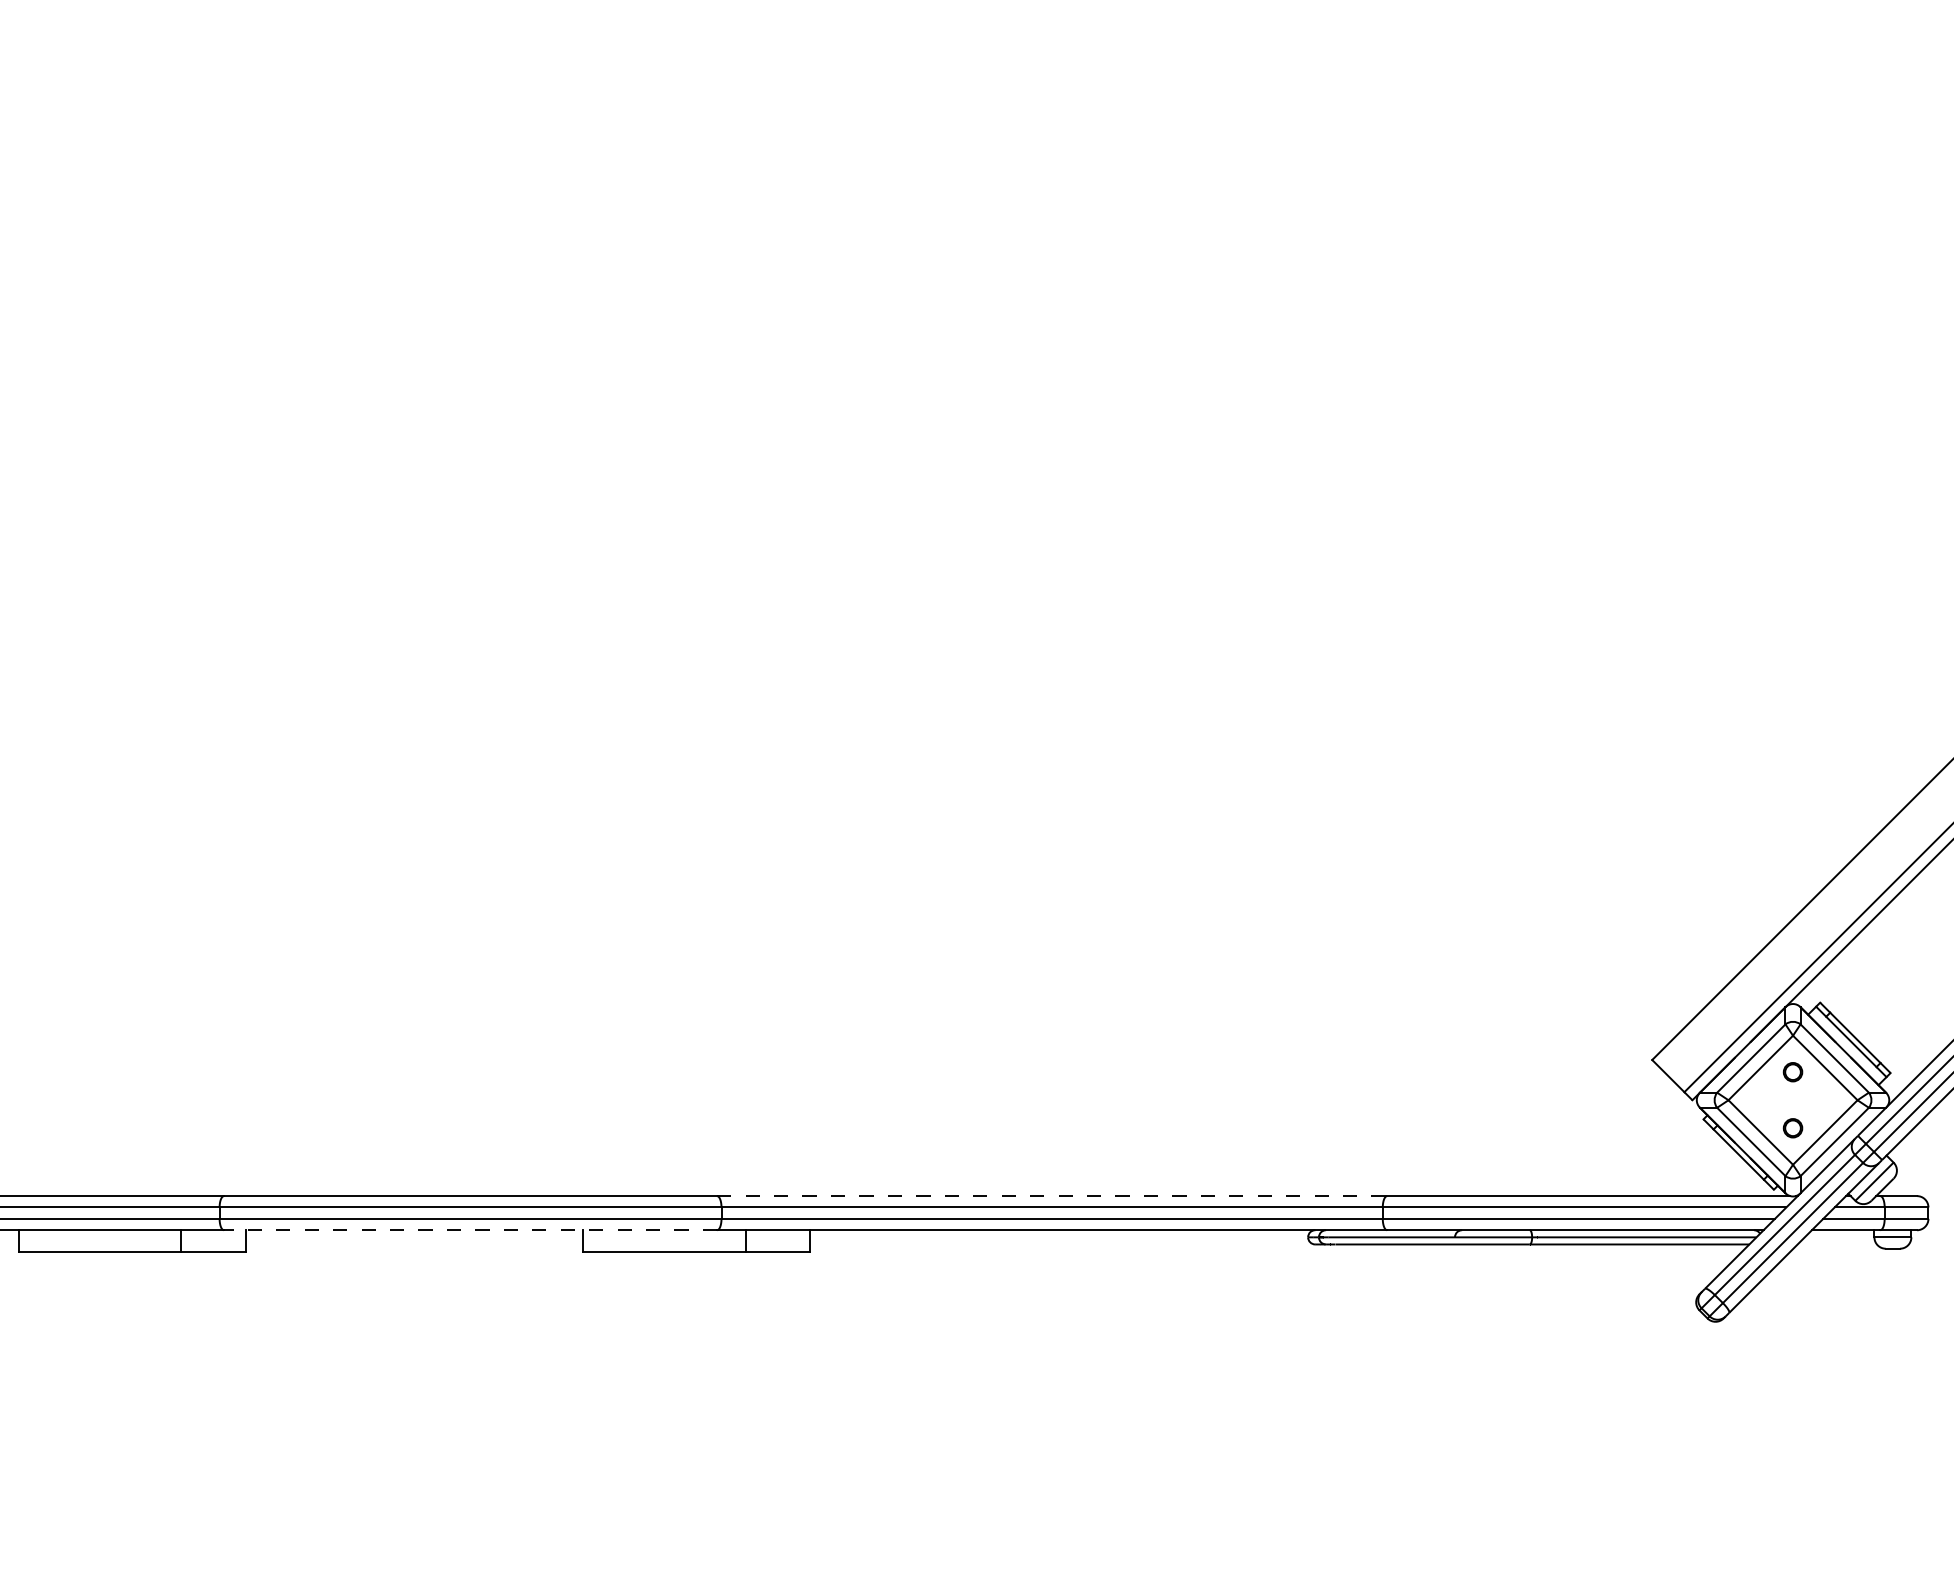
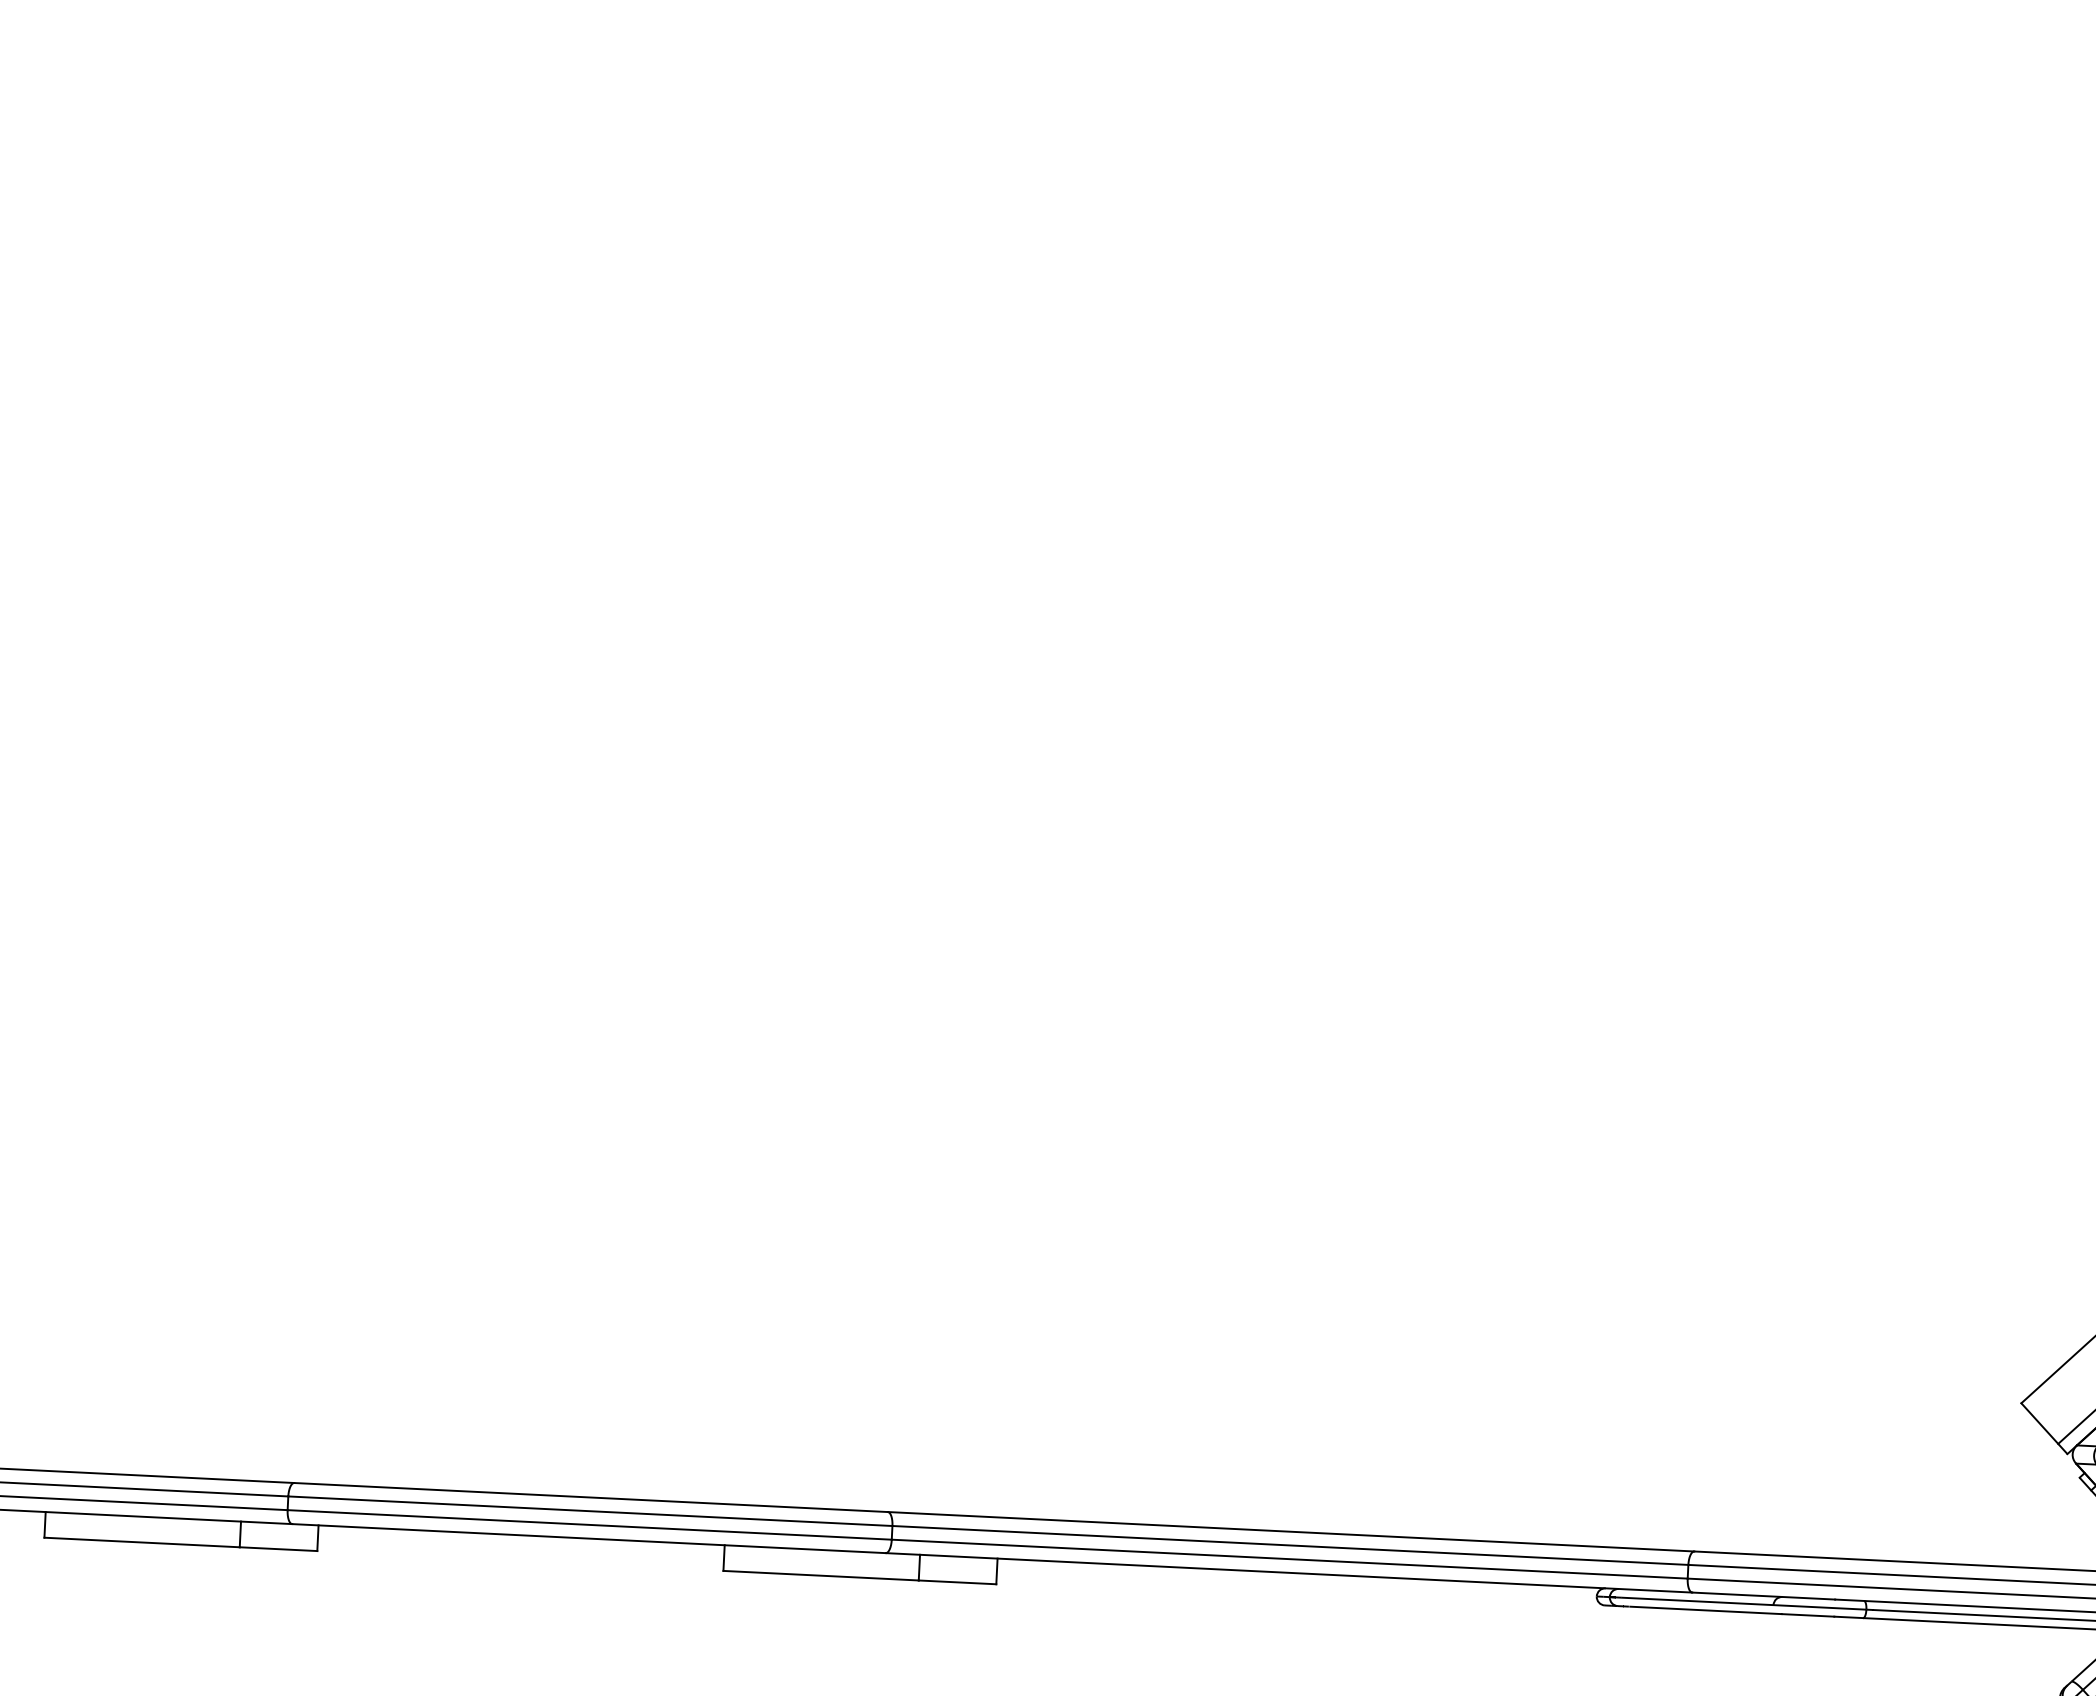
line: (1052, 1196) -> (1291, 1532), dashed -> solid
line: (470, 1230) -> (588, 1538), dashed -> solid

